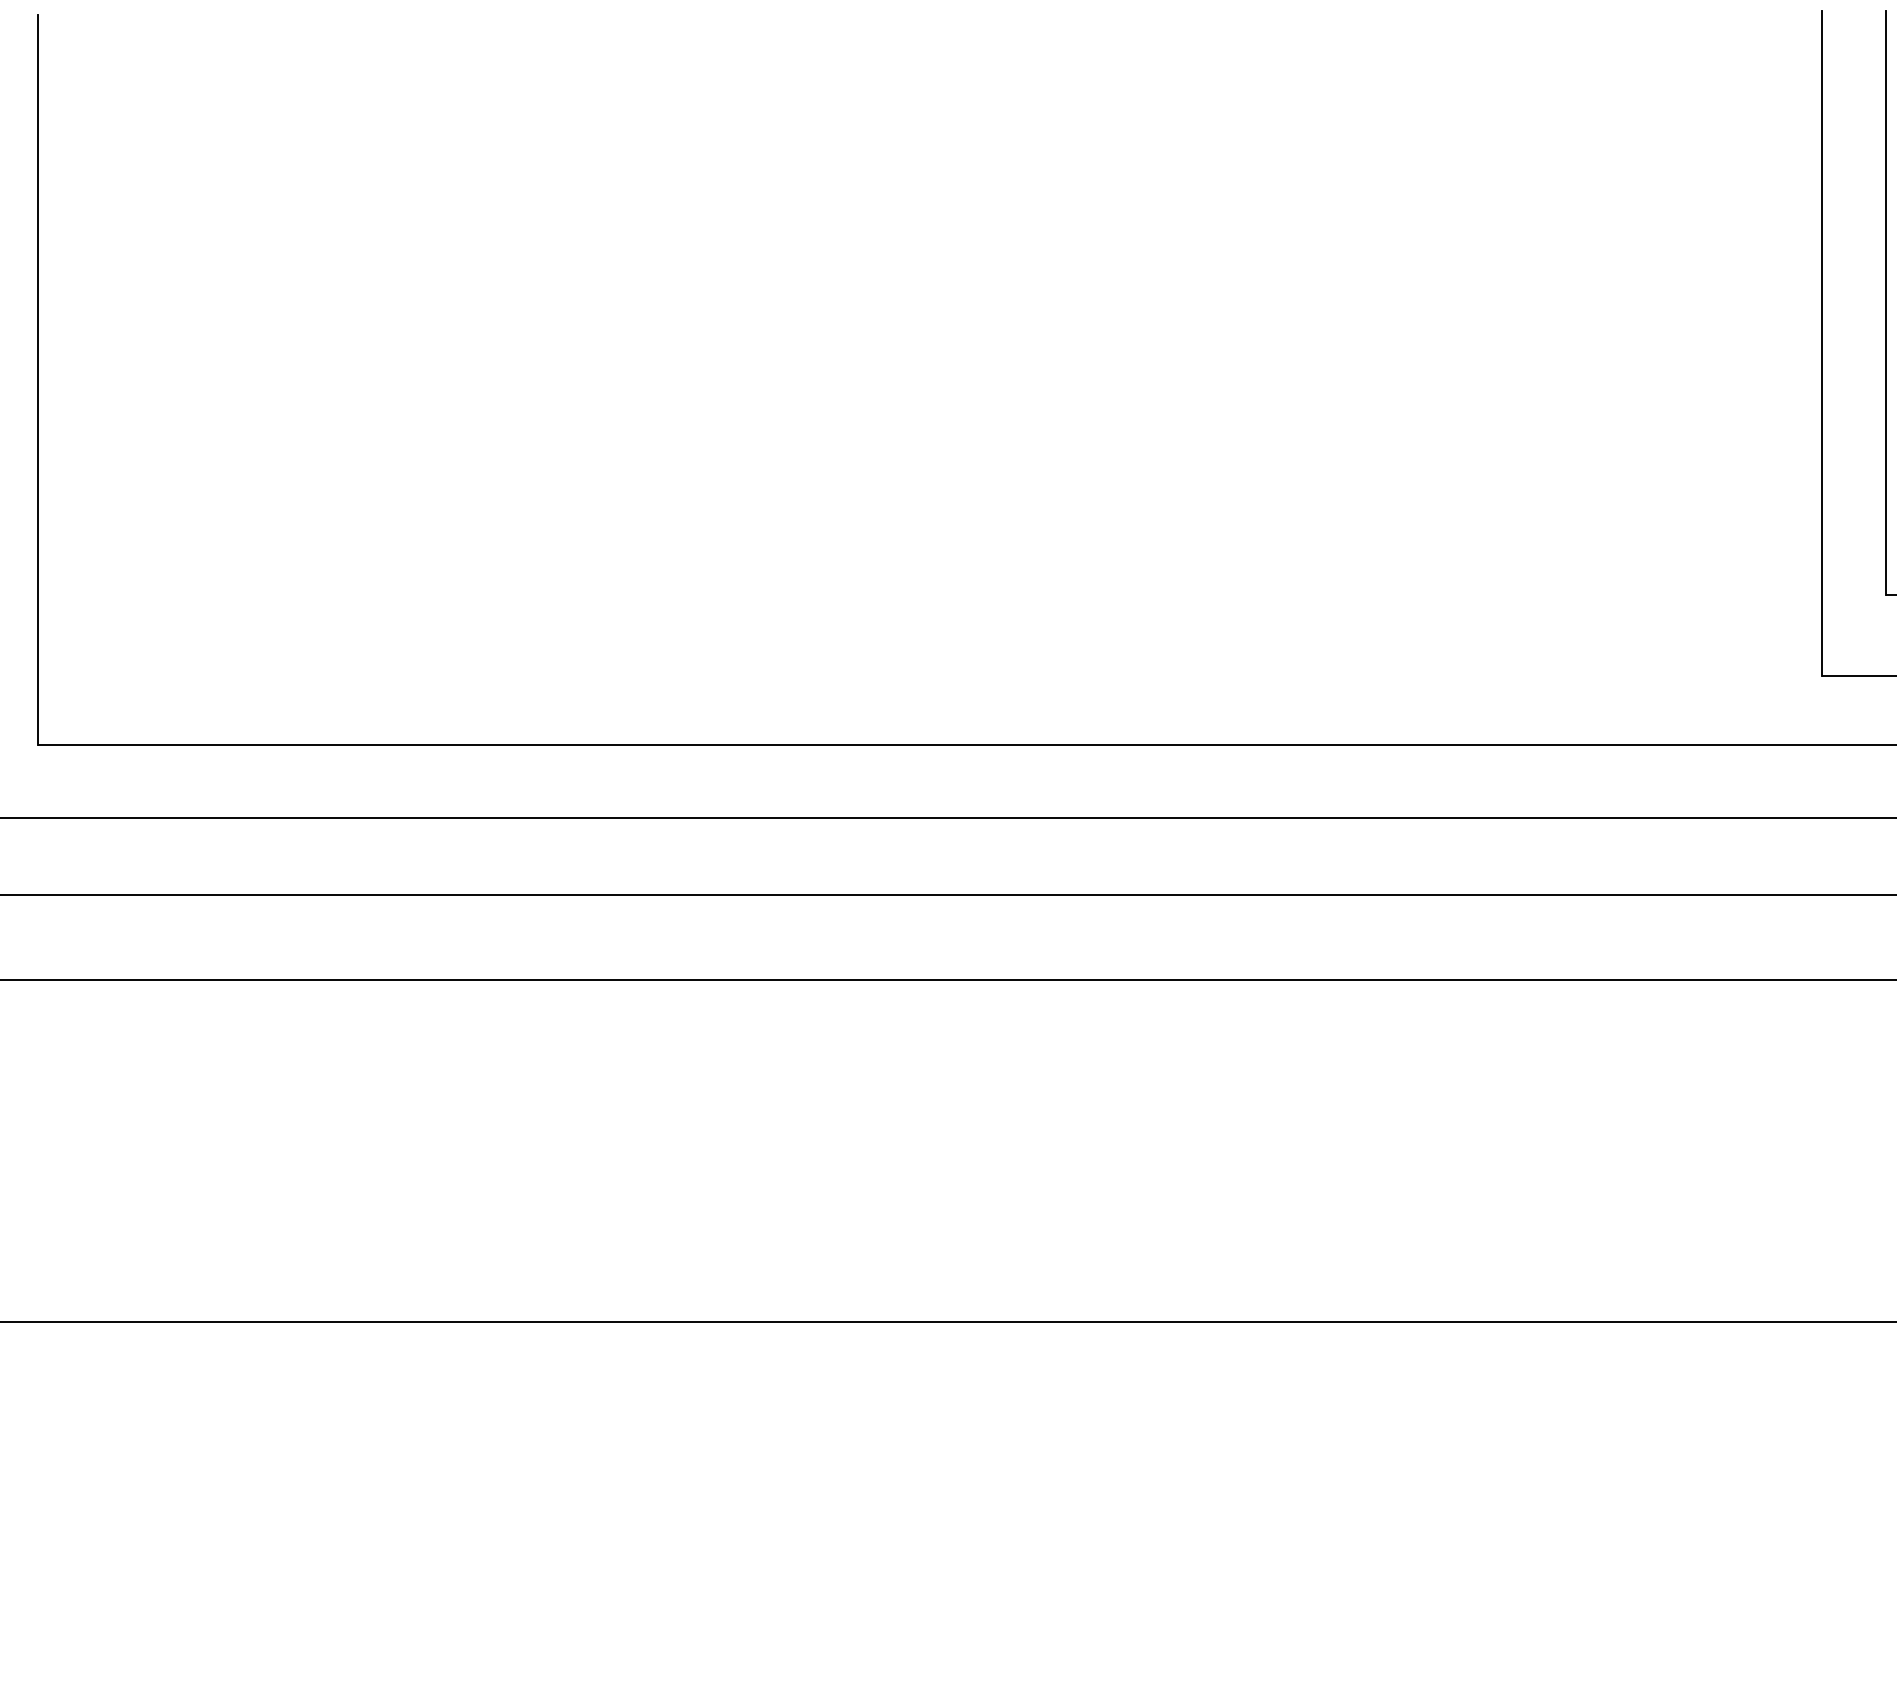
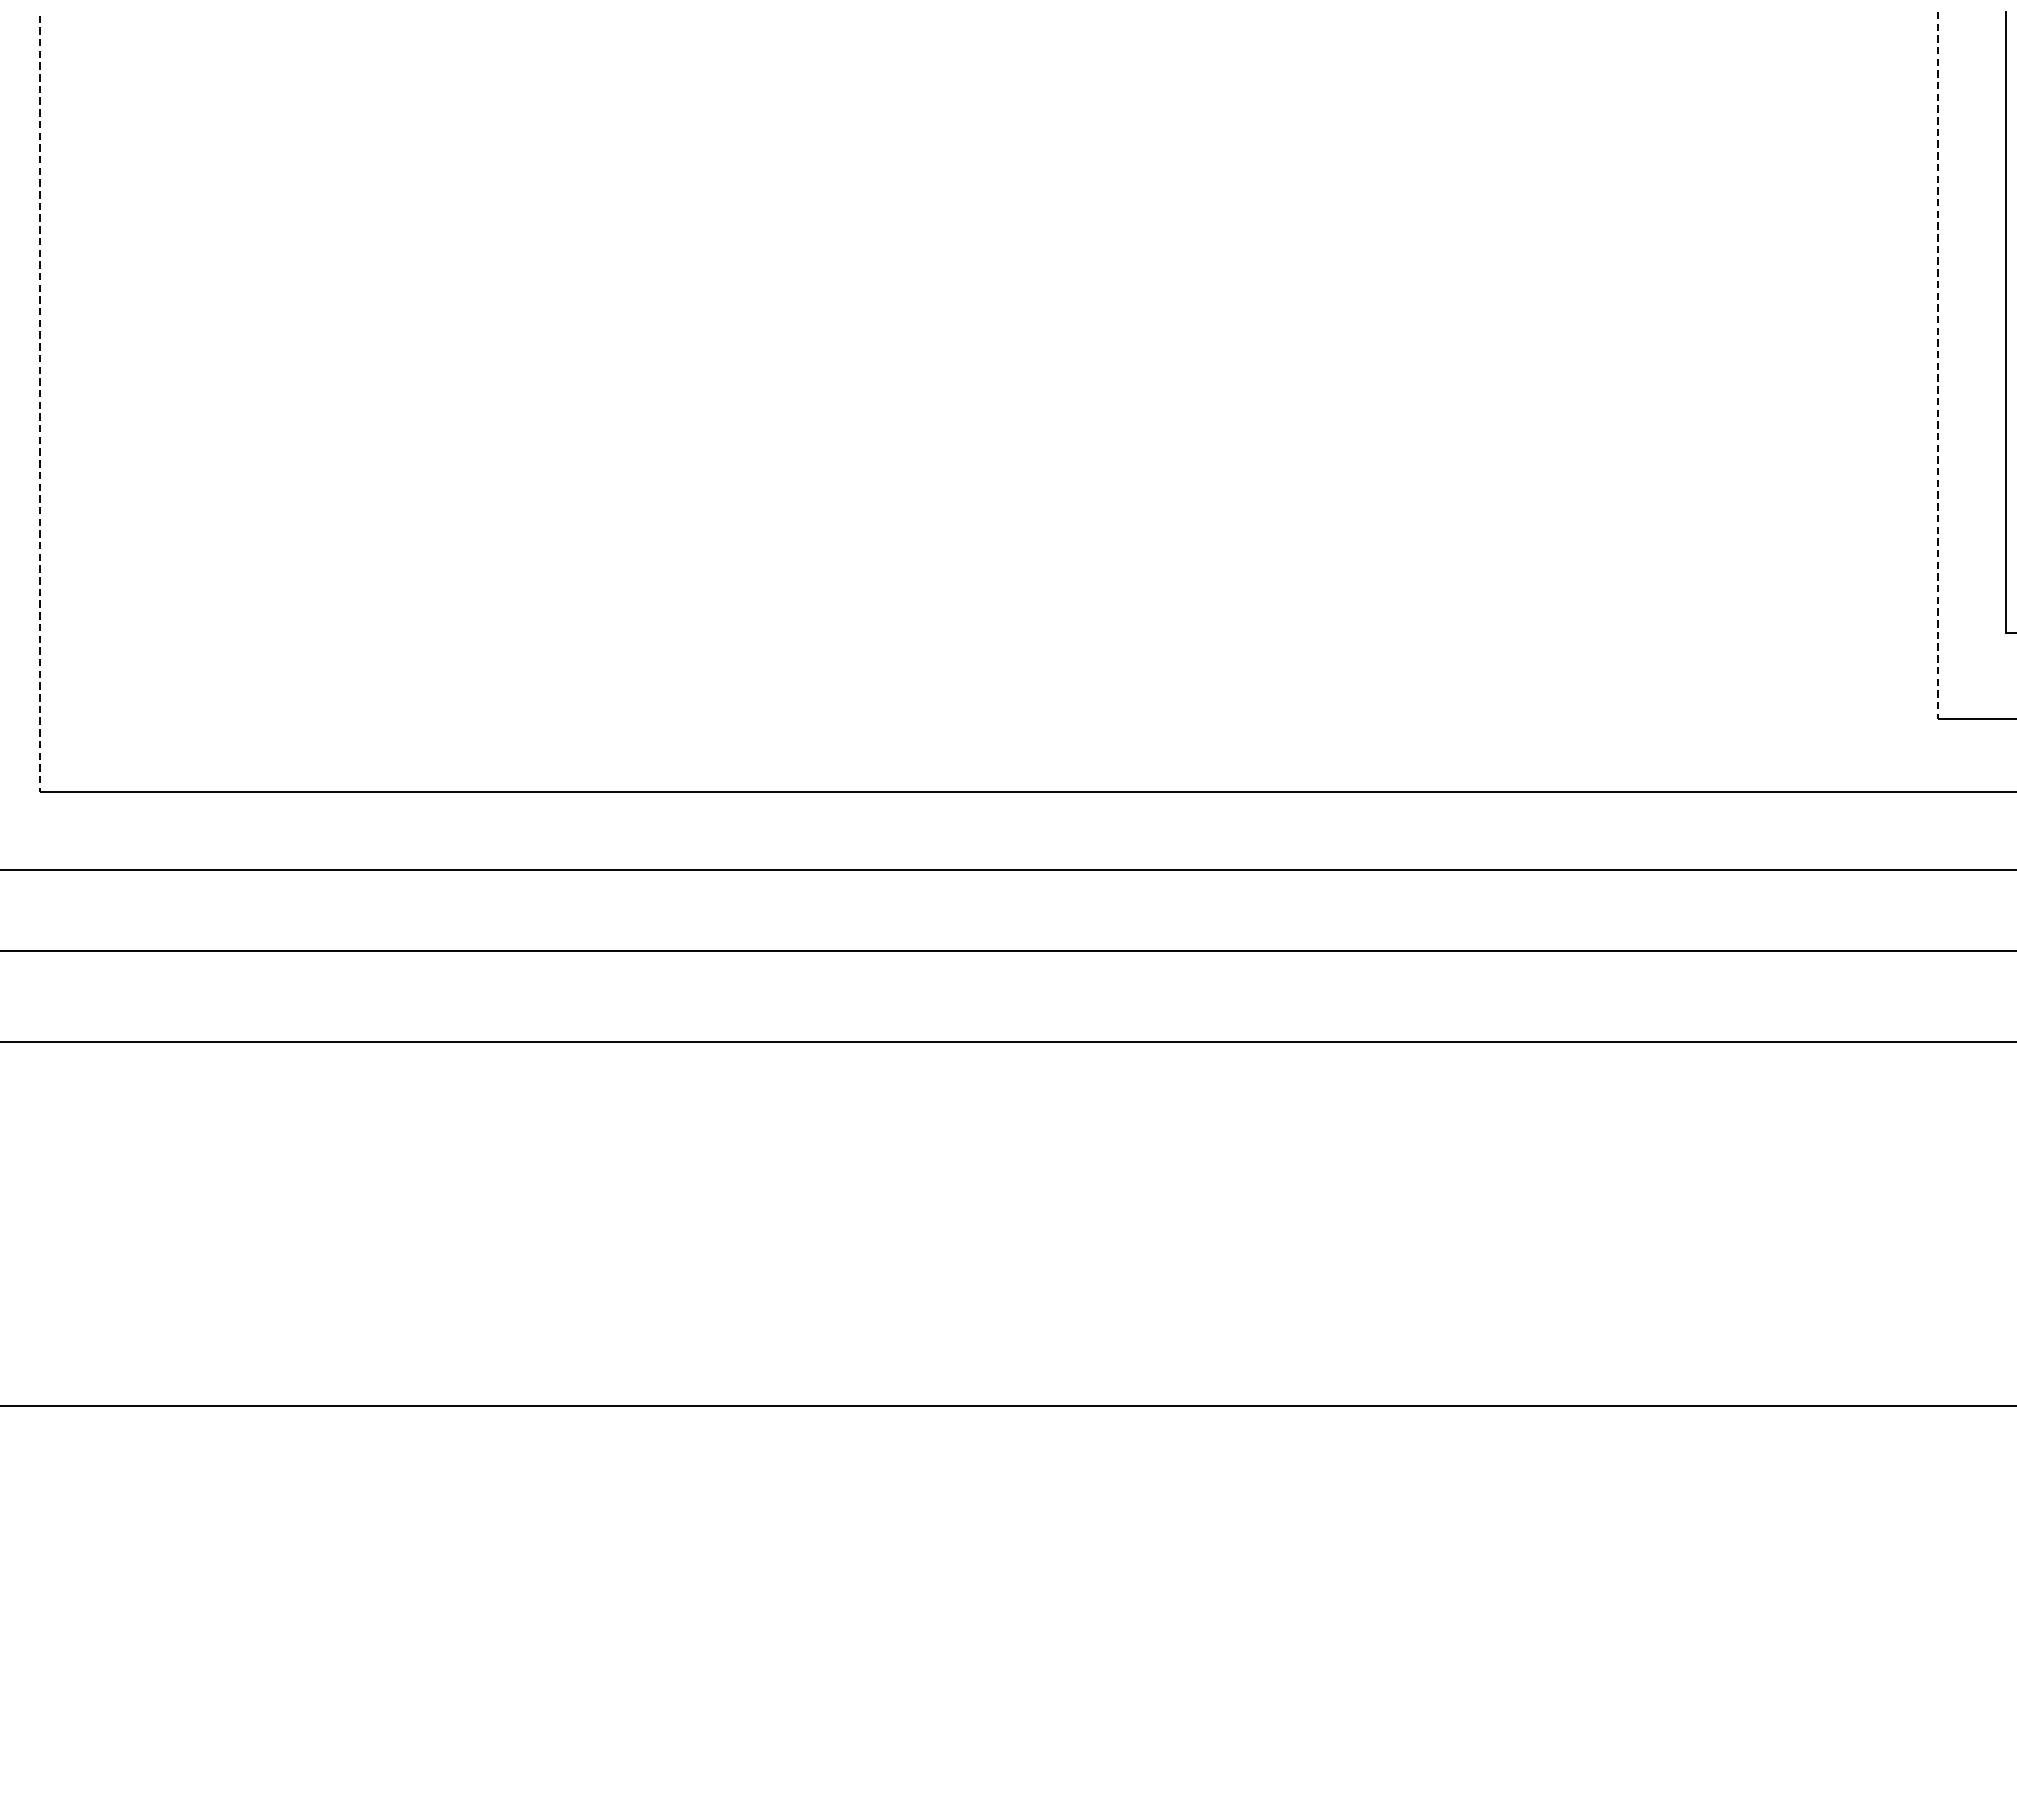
line: (1822, 344) -> (1937, 366), solid -> dashed
line: (37, 379) -> (39, 403), solid -> dashed

